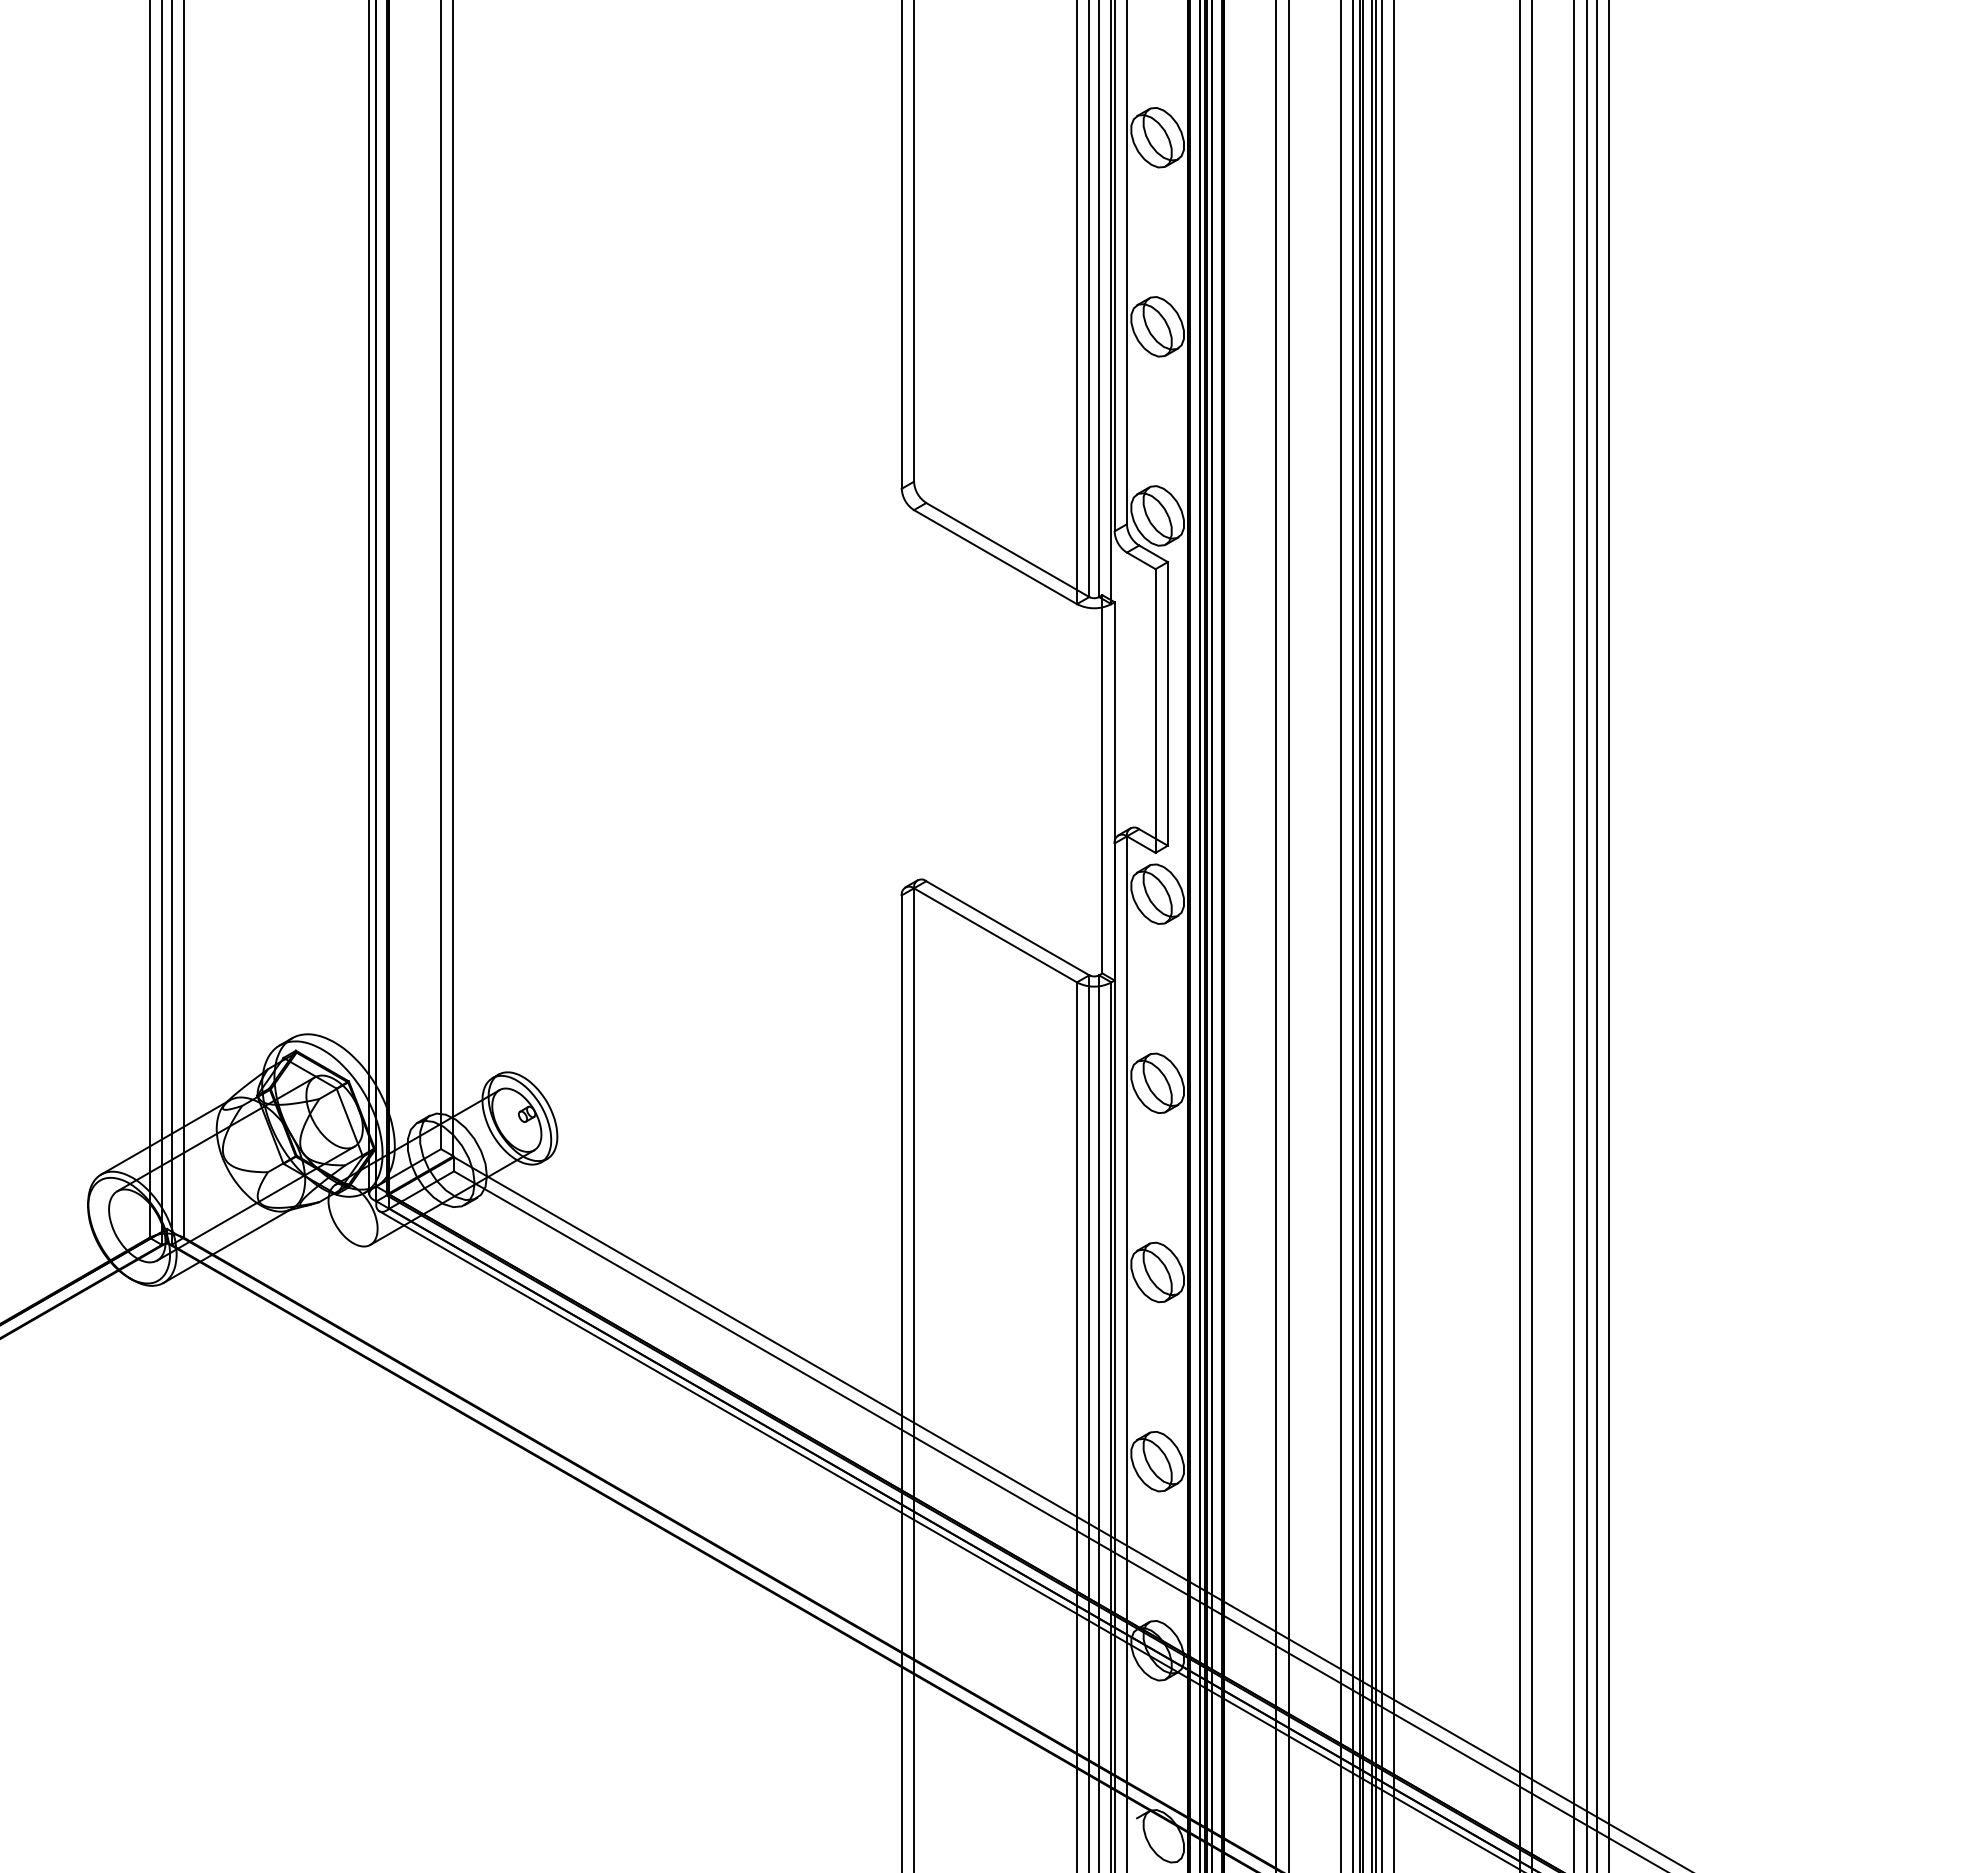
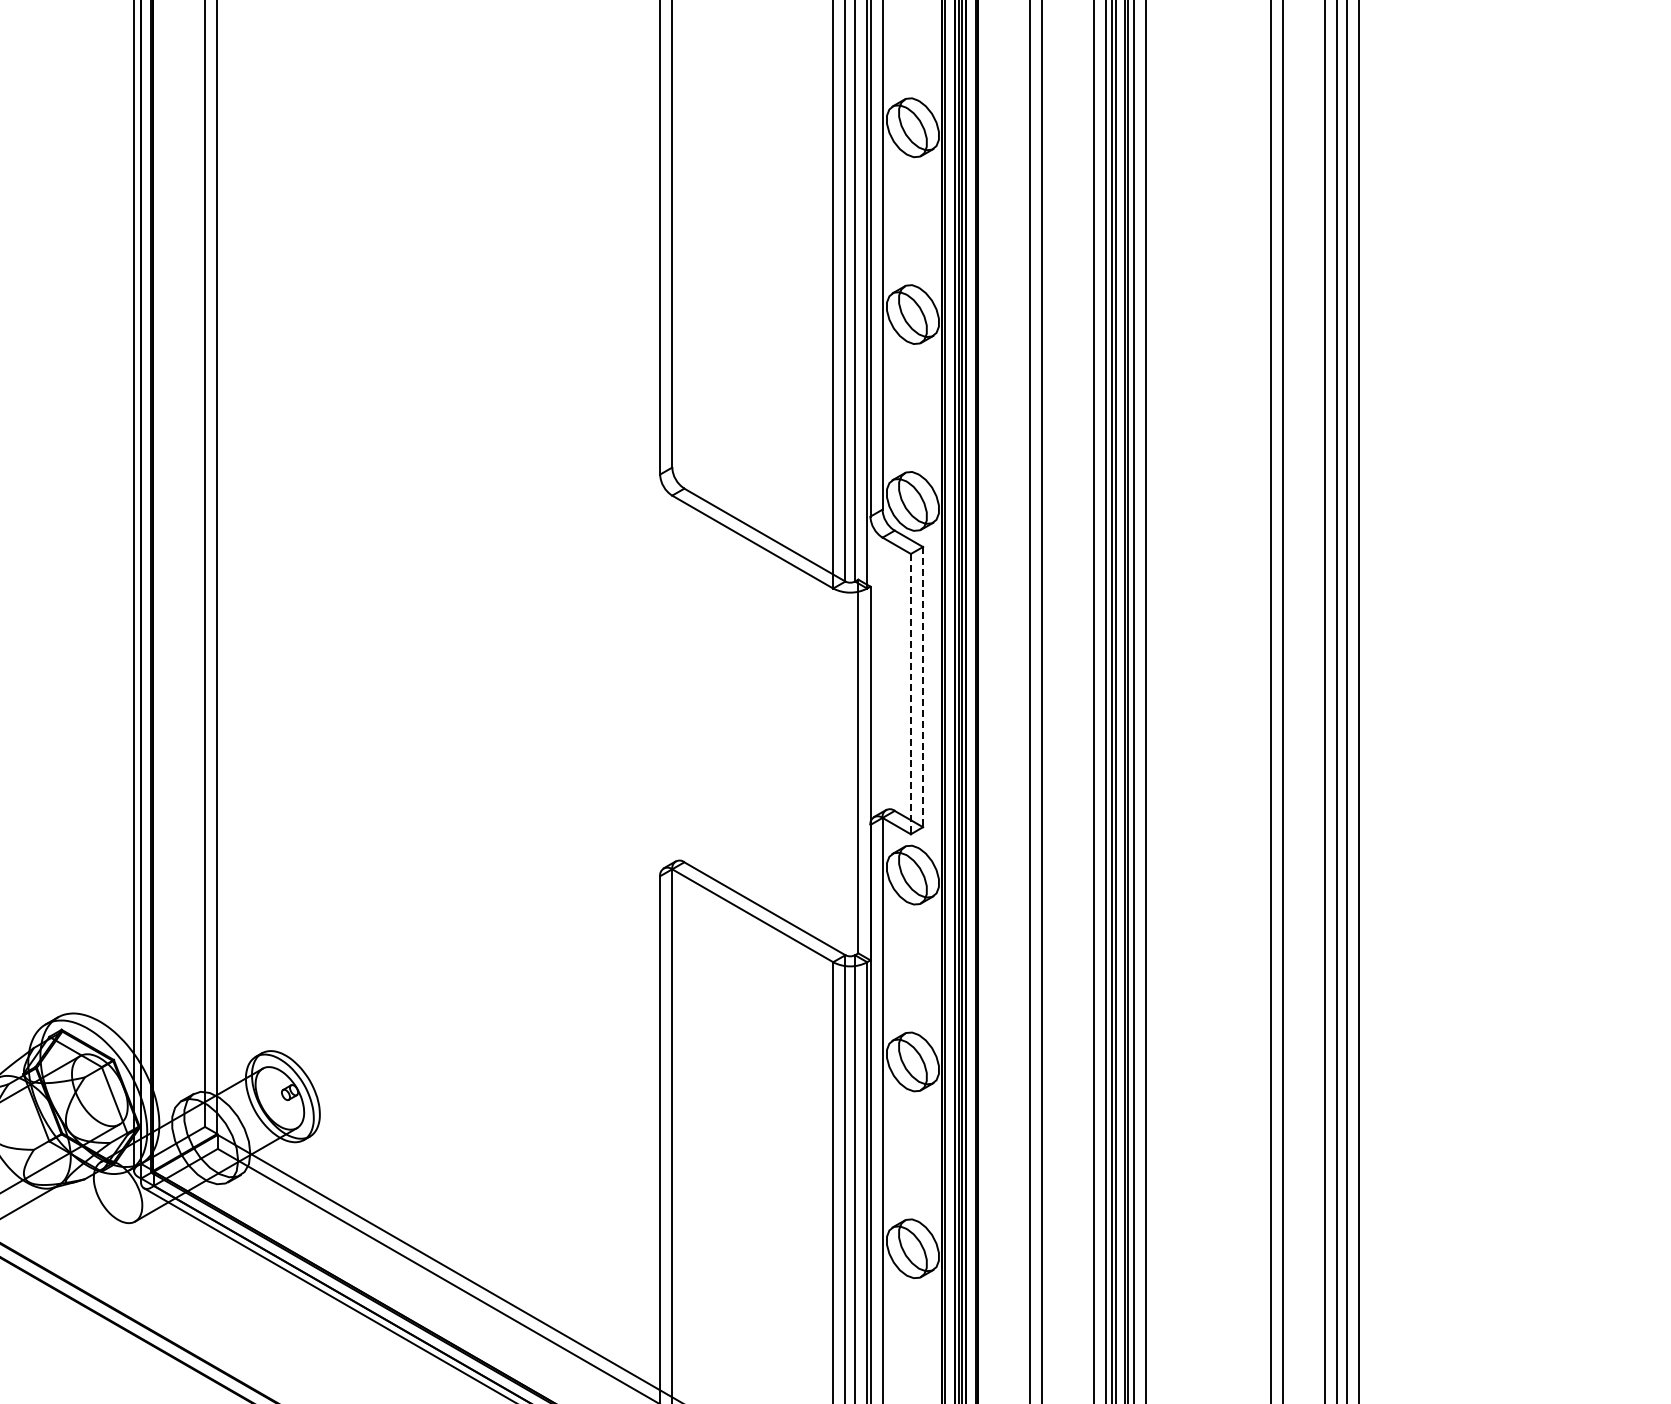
line: (1167, 703) -> (922, 686), solid -> dashed
line: (1155, 711) -> (910, 694), solid -> dashed

